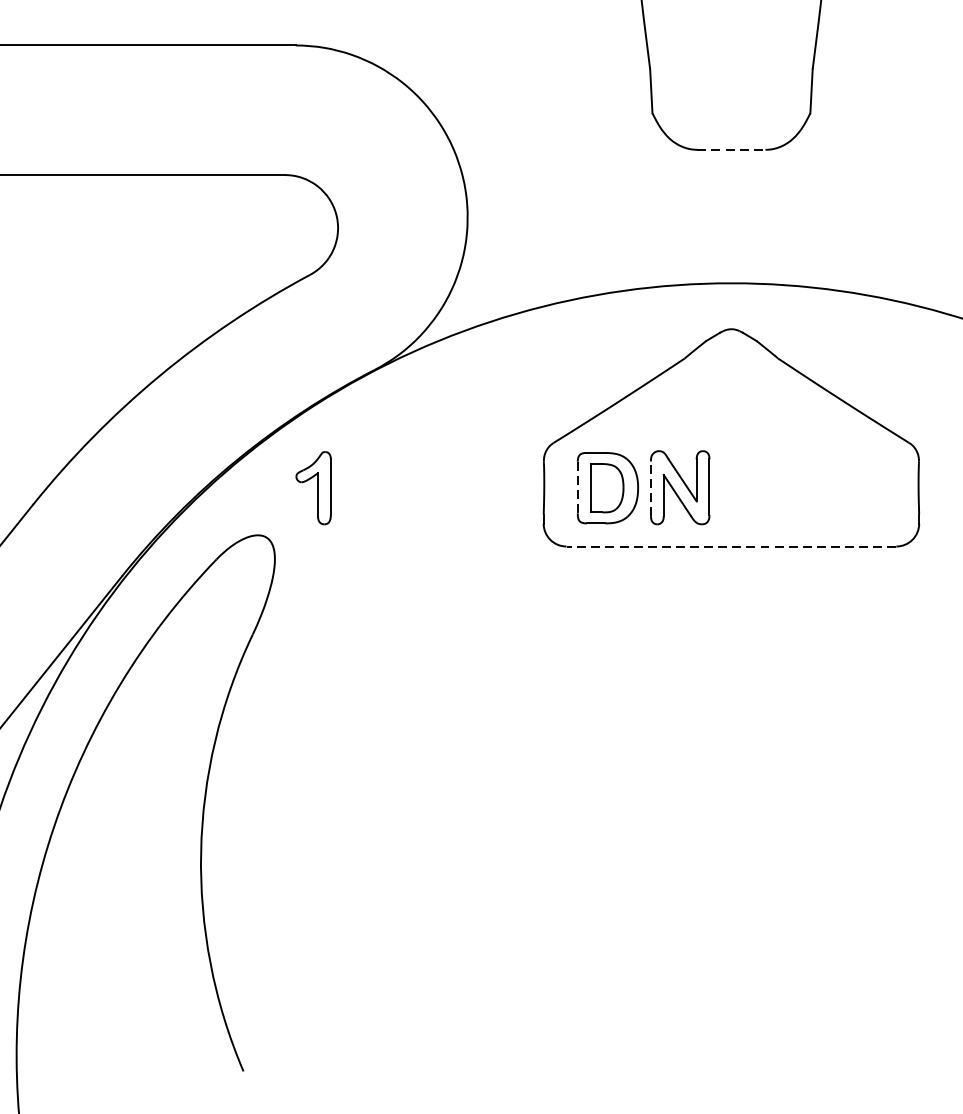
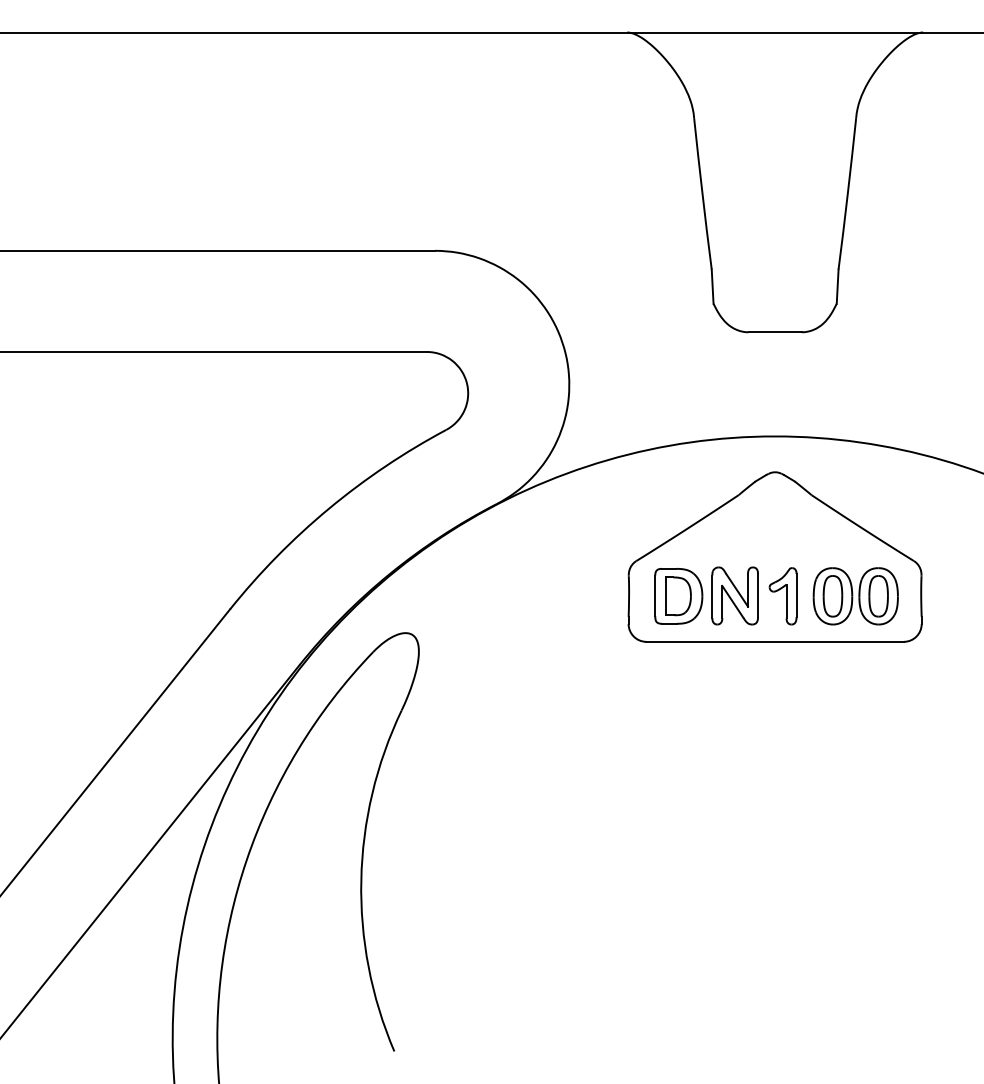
line: (731, 150) -> (775, 332), dashed -> solid
line: (578, 487) -> (655, 595), dashed -> solid
part: (312, 488) -> (782, 596), moved
line: (651, 488) -> (712, 596), dashed -> solid
part: (834, 488) -> (855, 596), added
line: (731, 546) -> (775, 641), dashed -> solid

